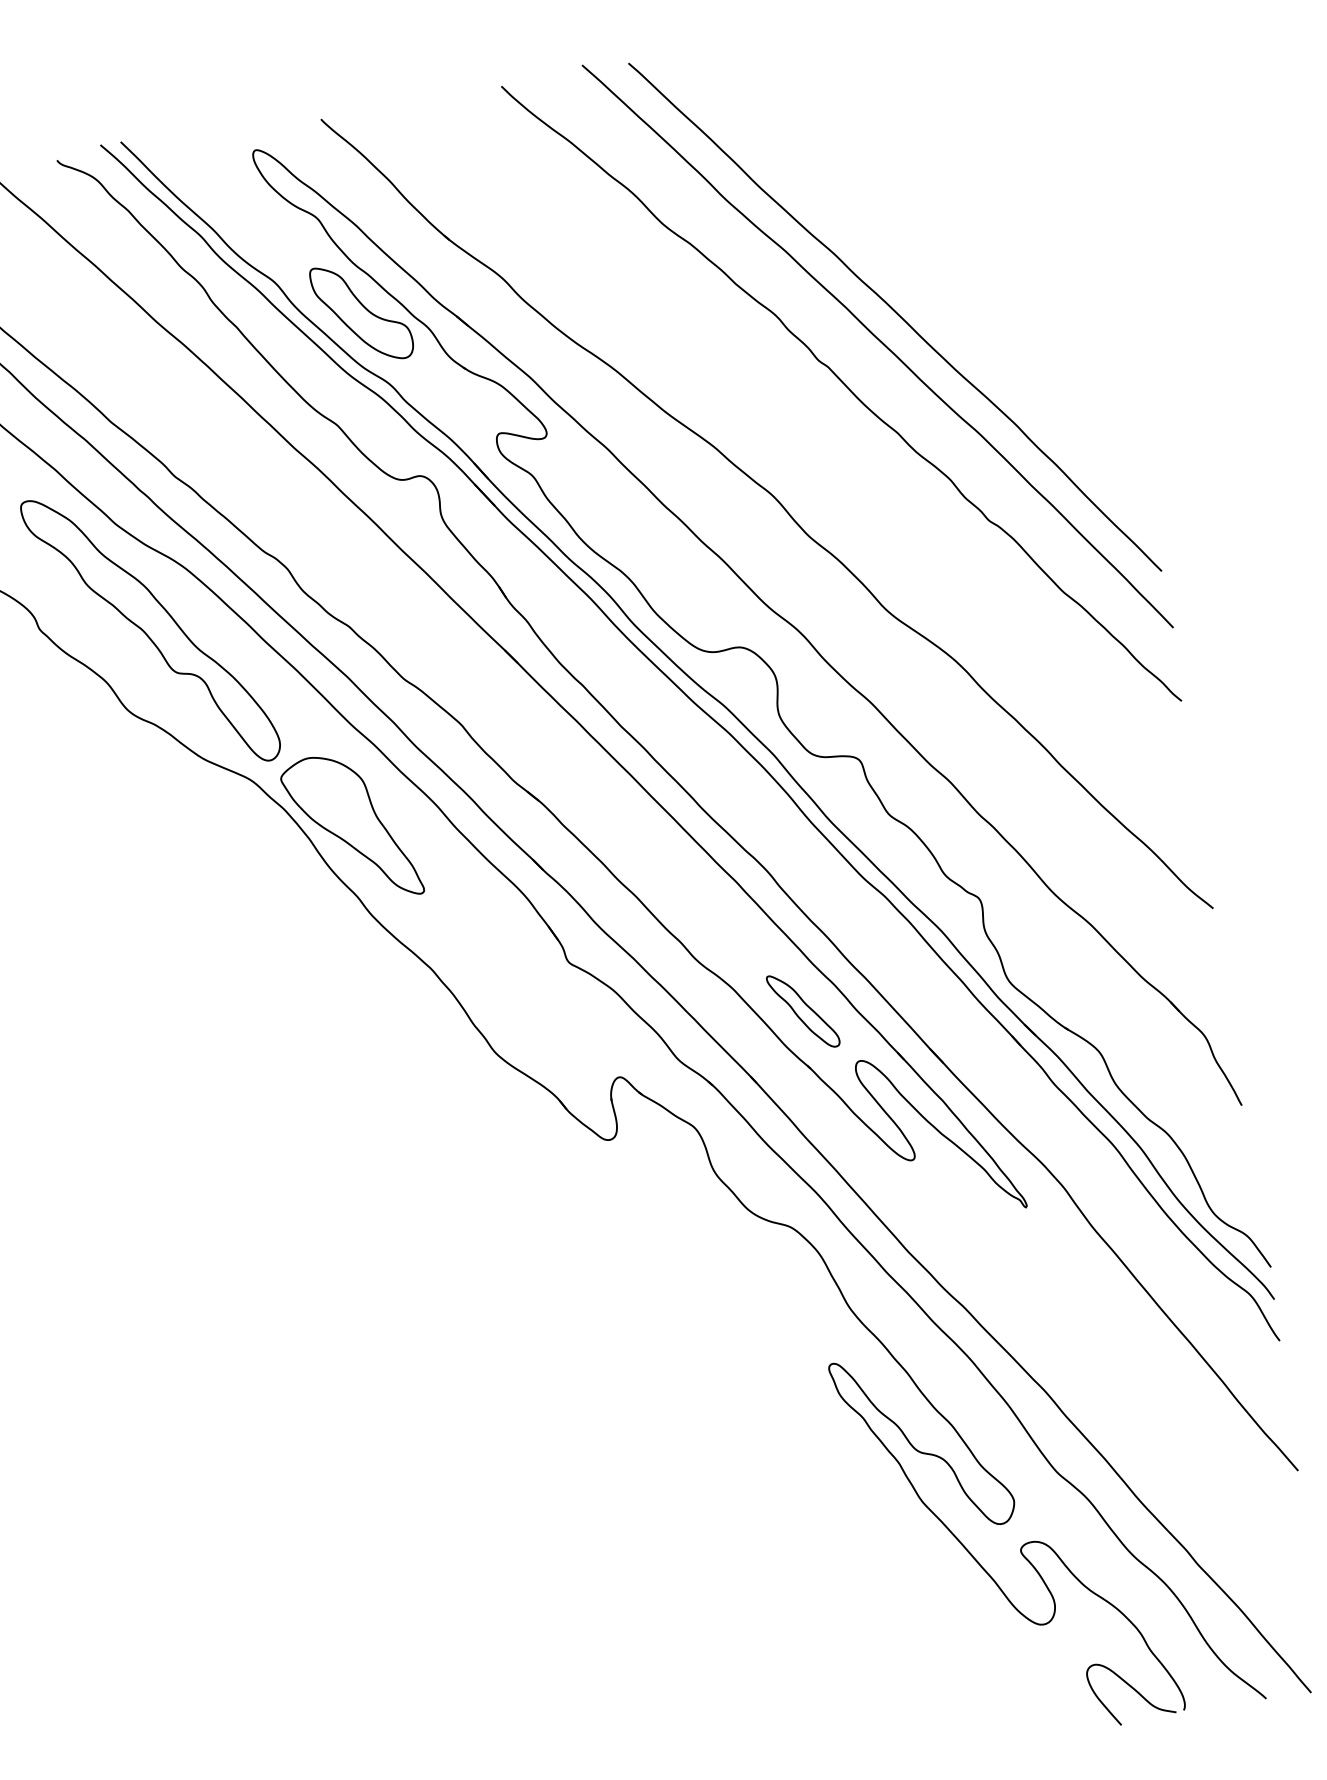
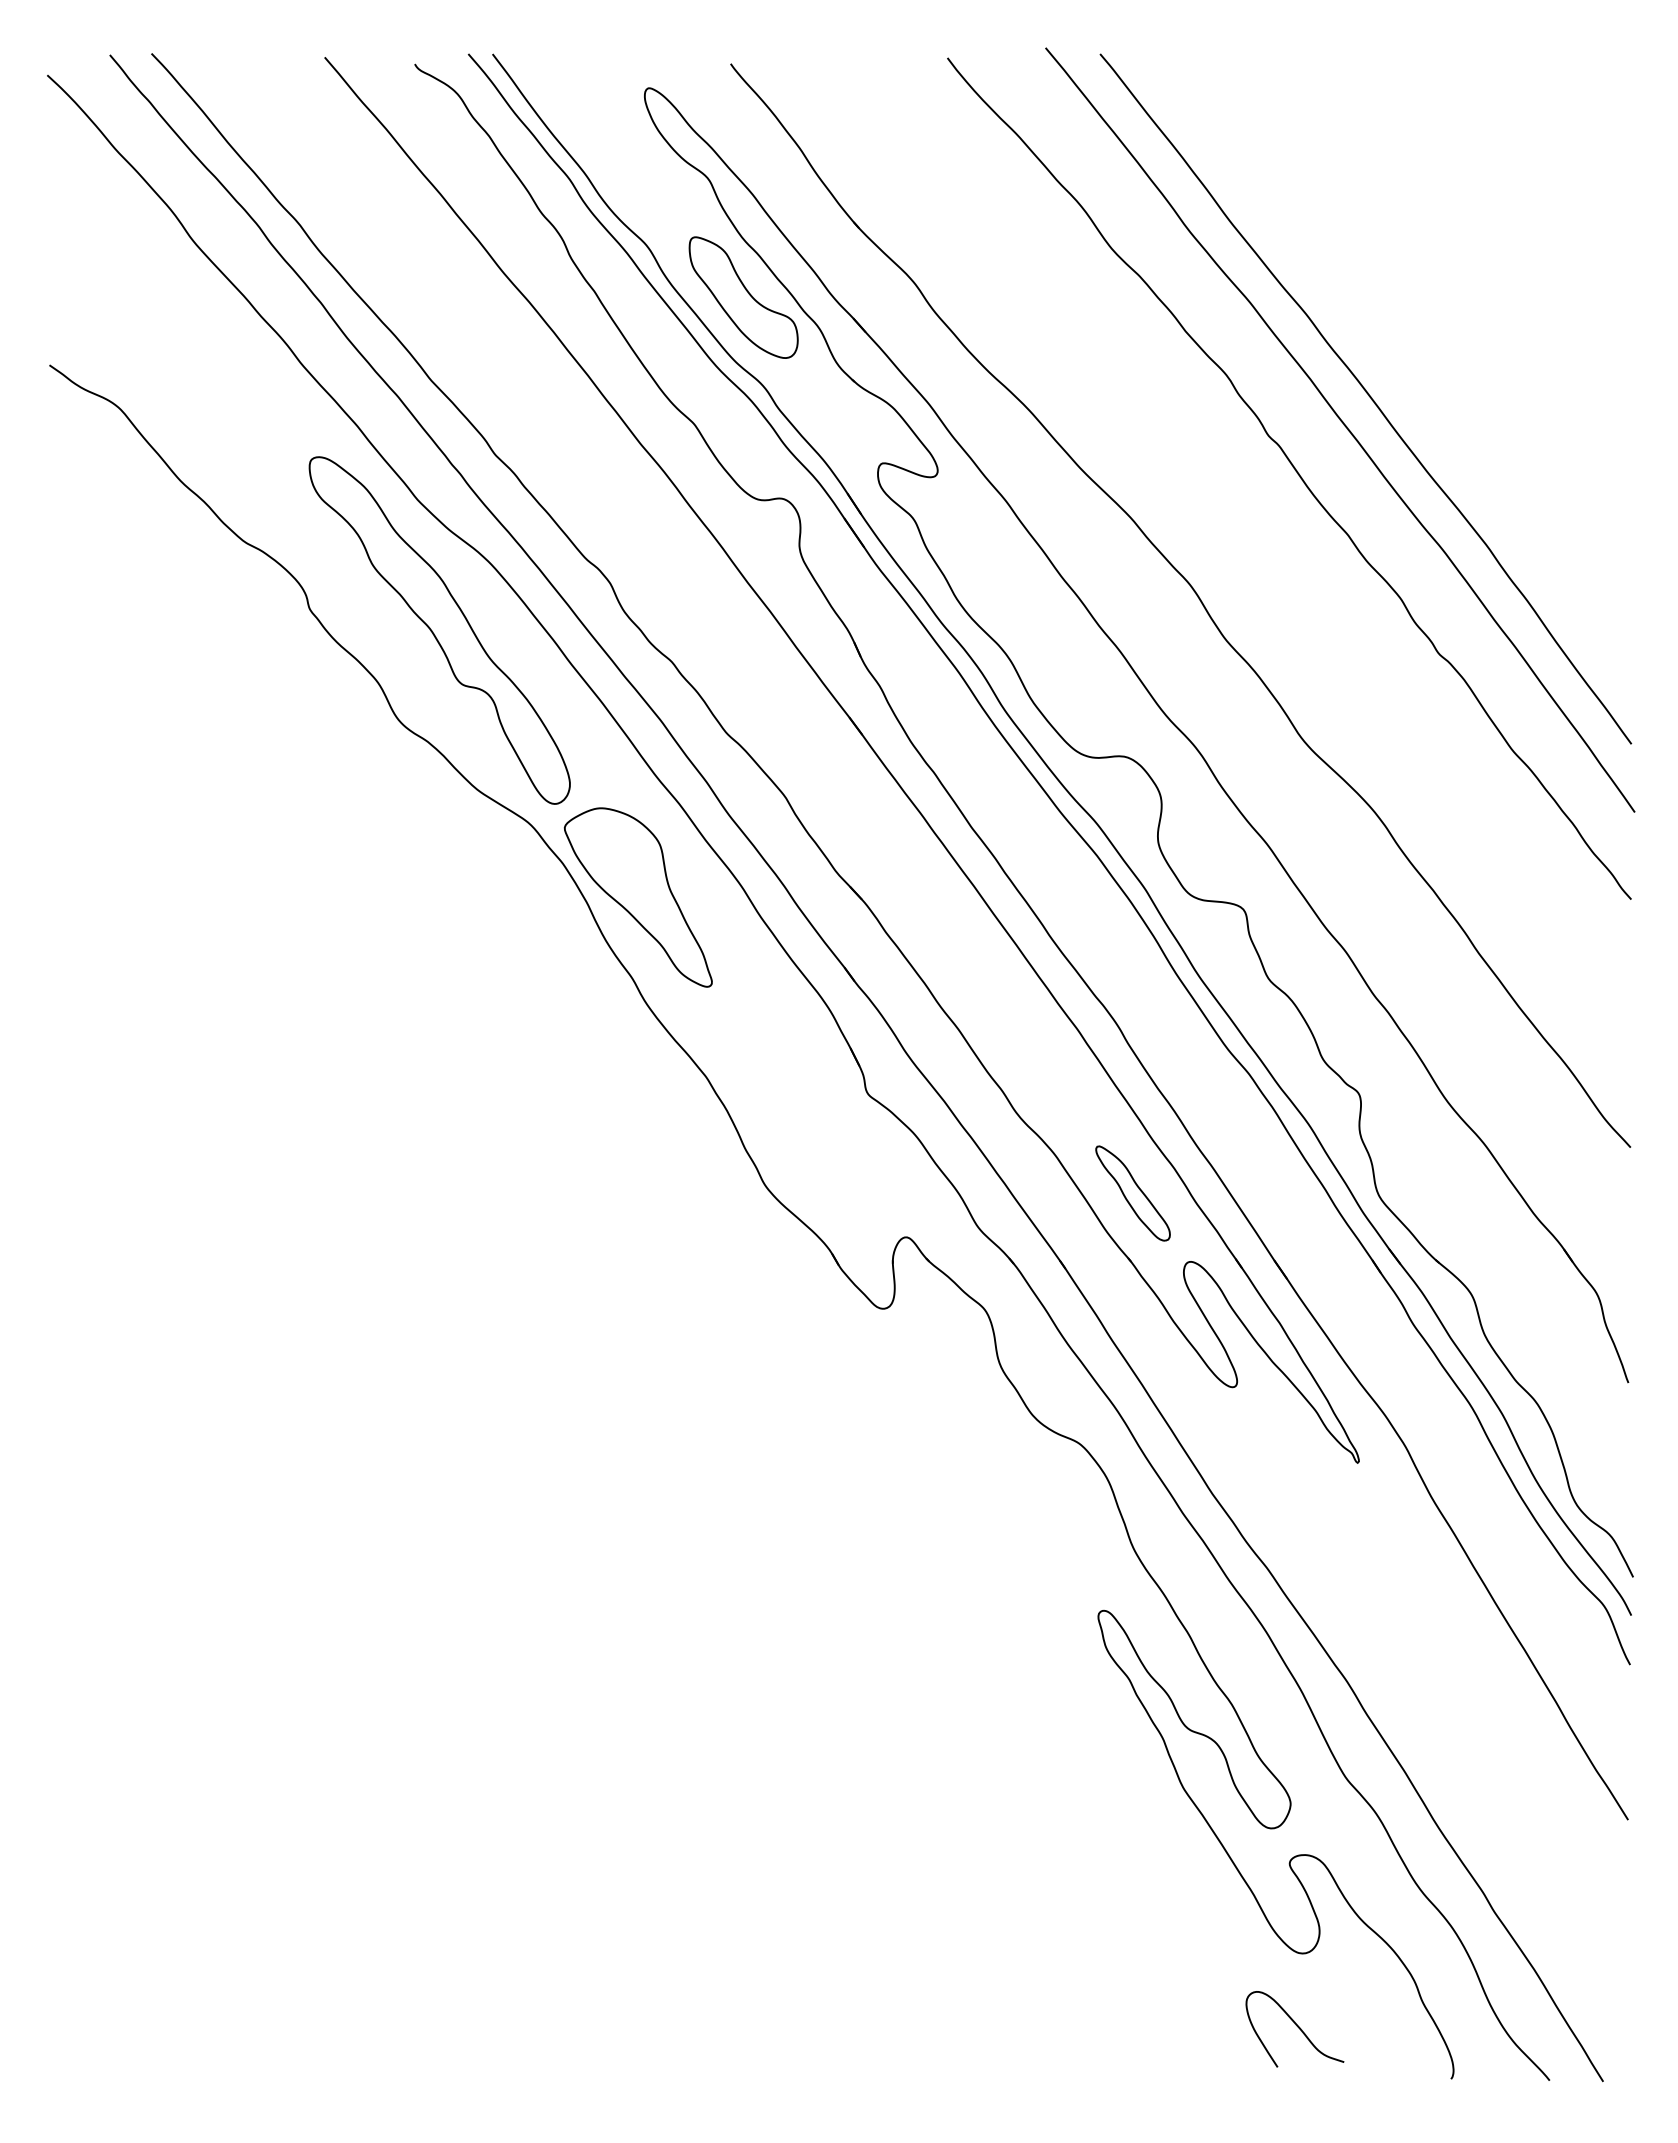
curve: (1131, 1688) -> (1296, 2026), moved

